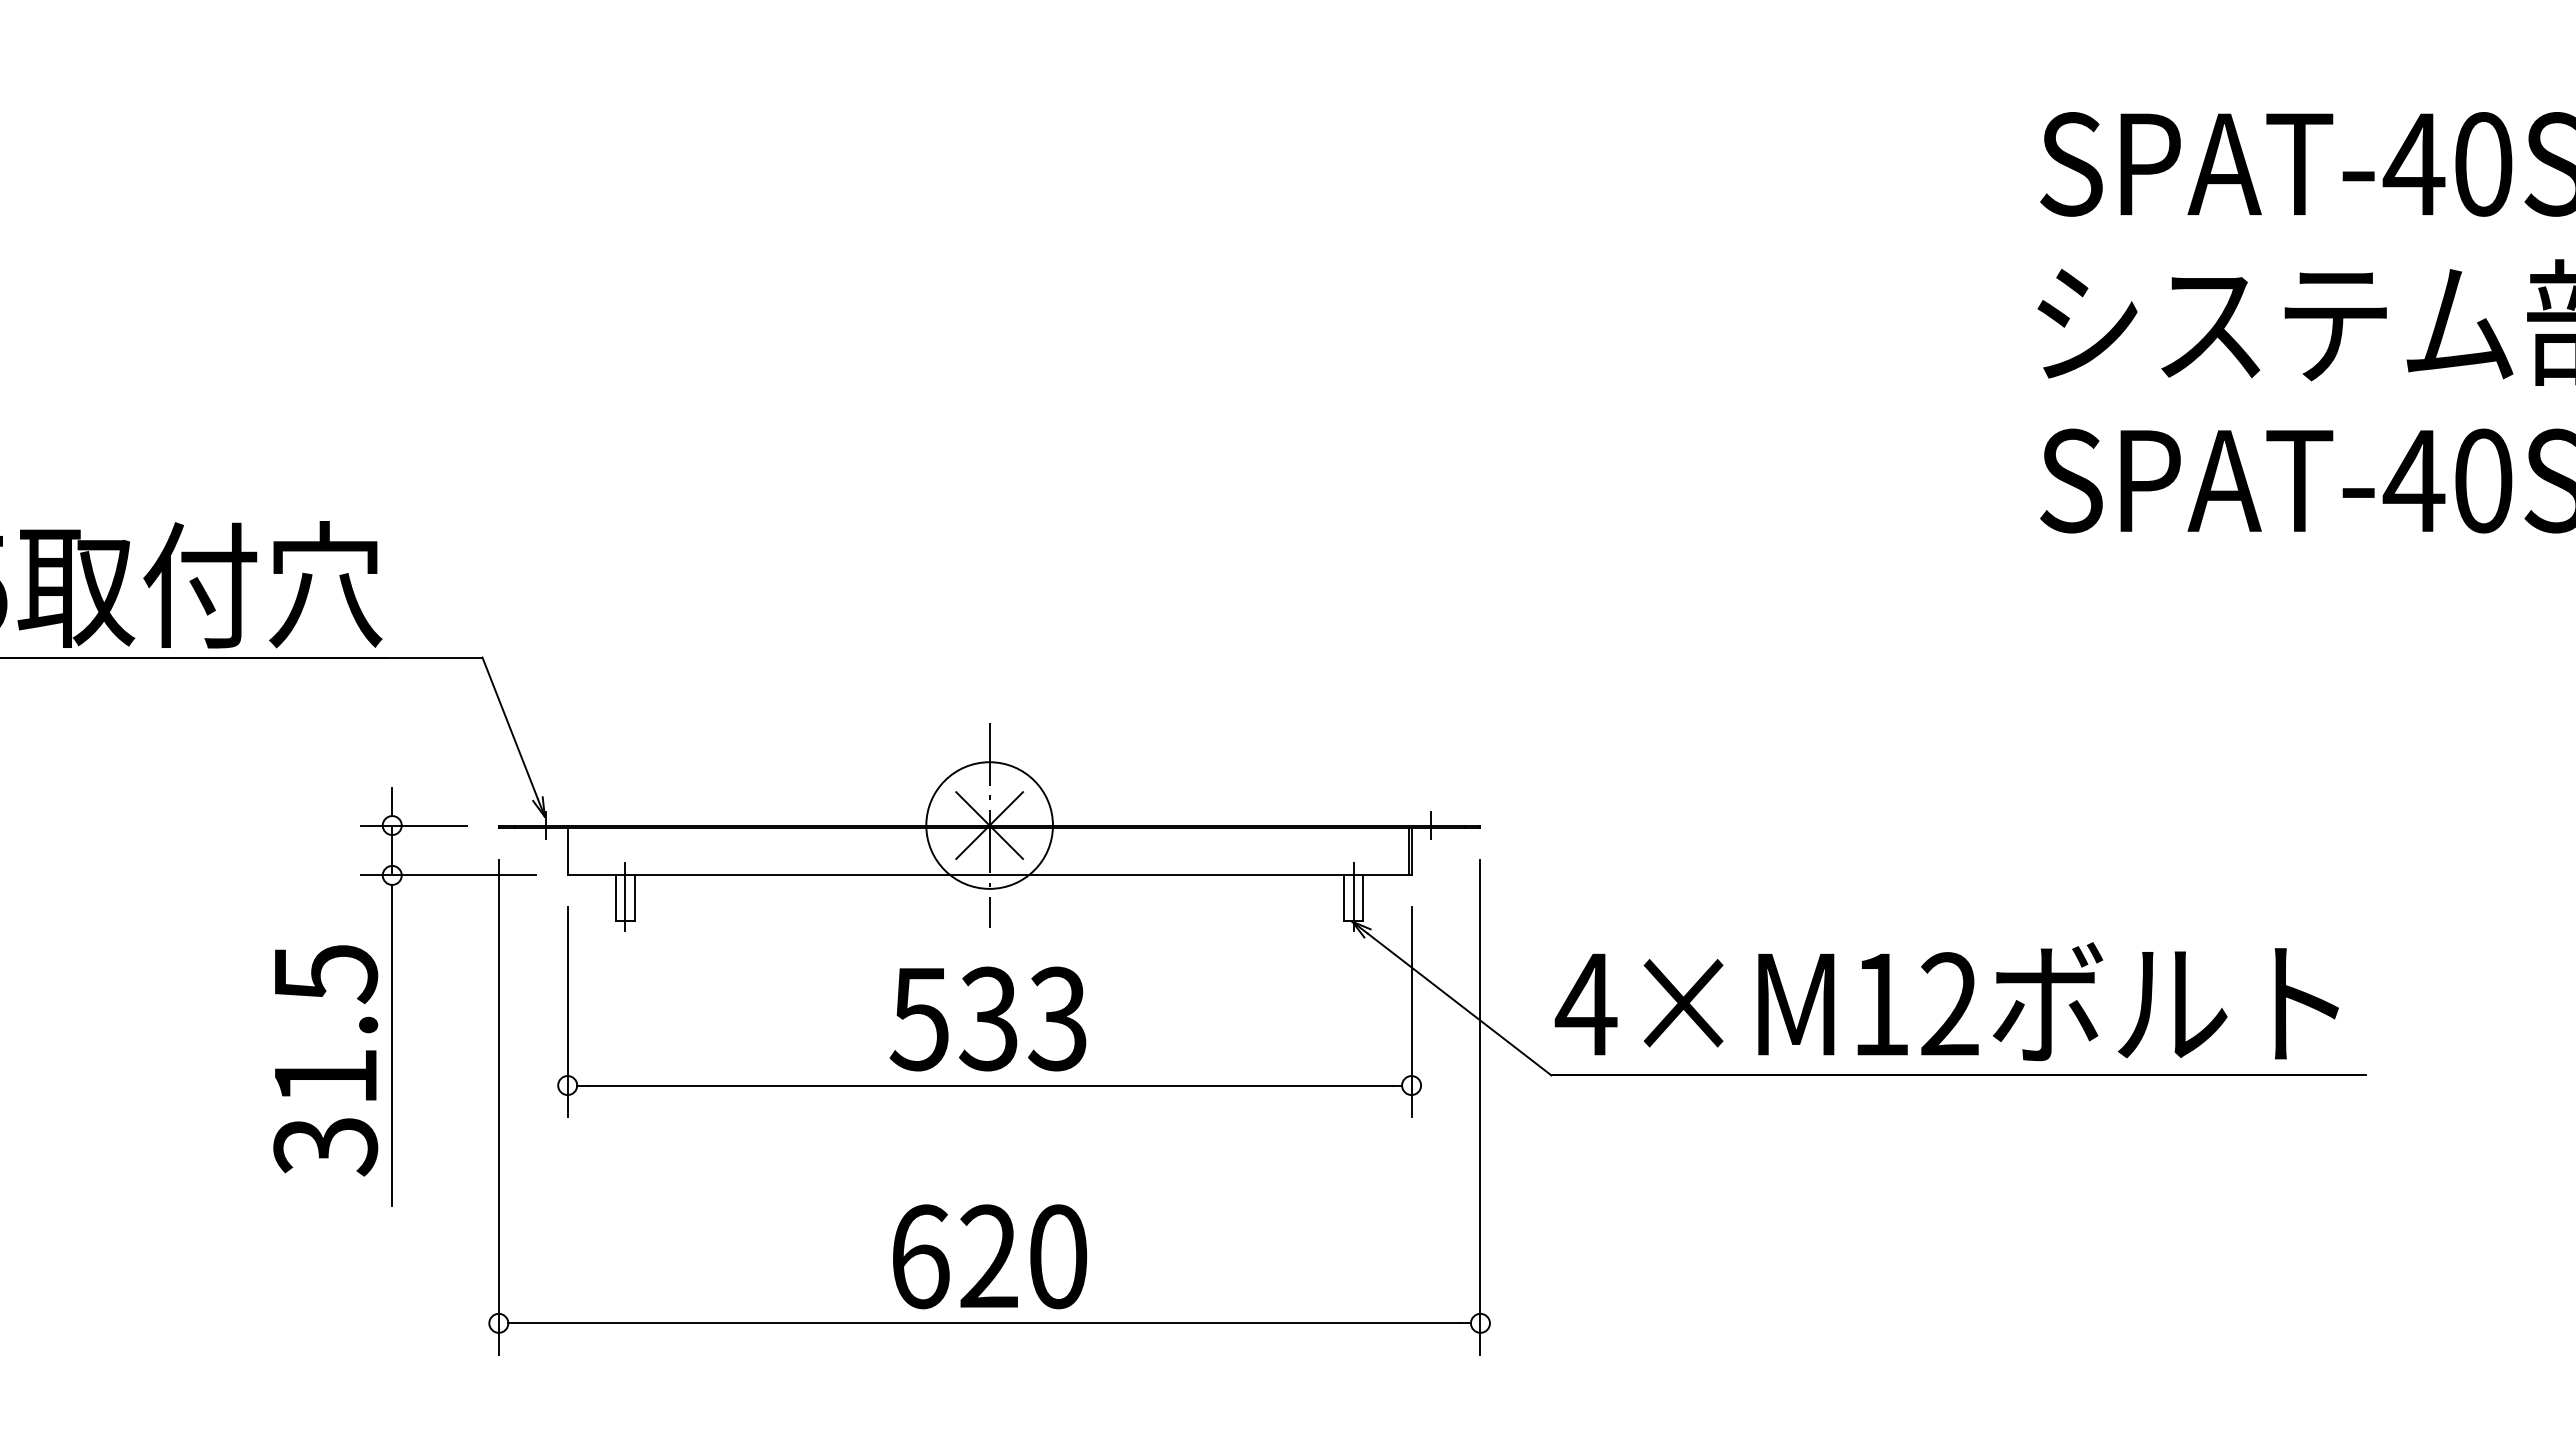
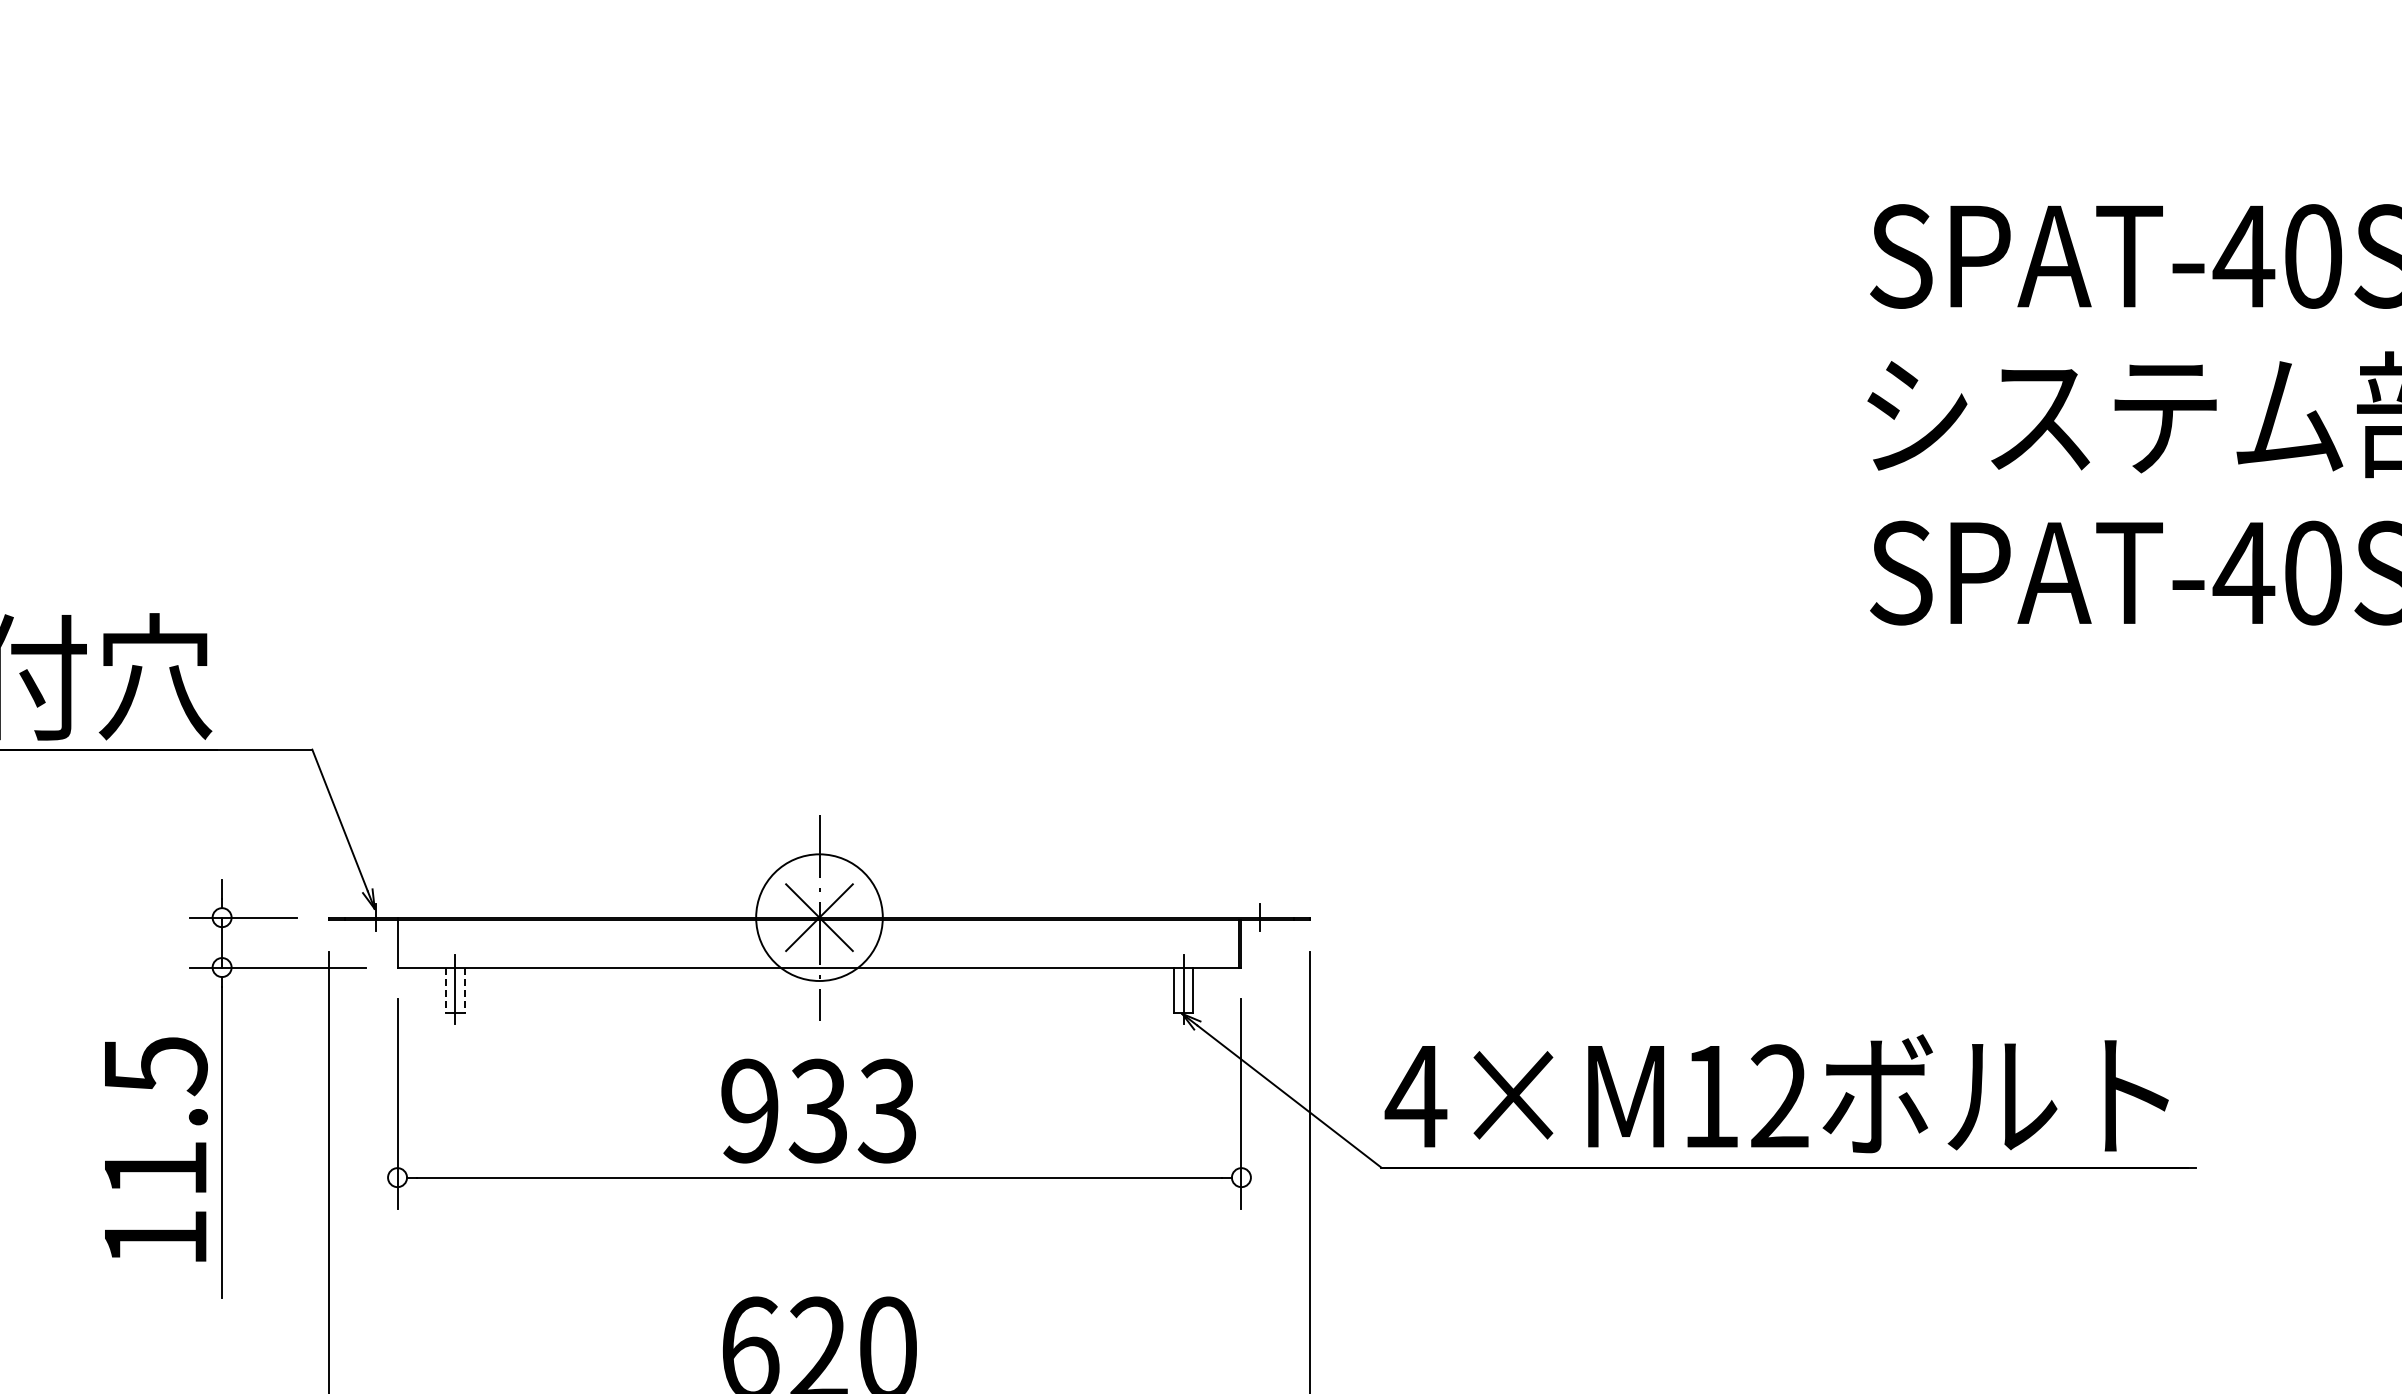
line: (615, 897) -> (445, 989), solid -> dashed
line: (634, 897) -> (464, 989), solid -> dashed
text: (918, 1018) -> (748, 1110), 533 -> 933
text: (325, 1147) -> (155, 1239), 31.5 -> 11.5

